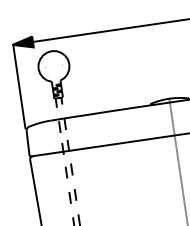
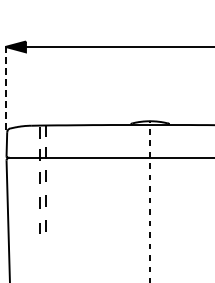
part: (55, 78) -> (42, 85), removed
line: (19, 86) -> (6, 88), solid -> dashed

